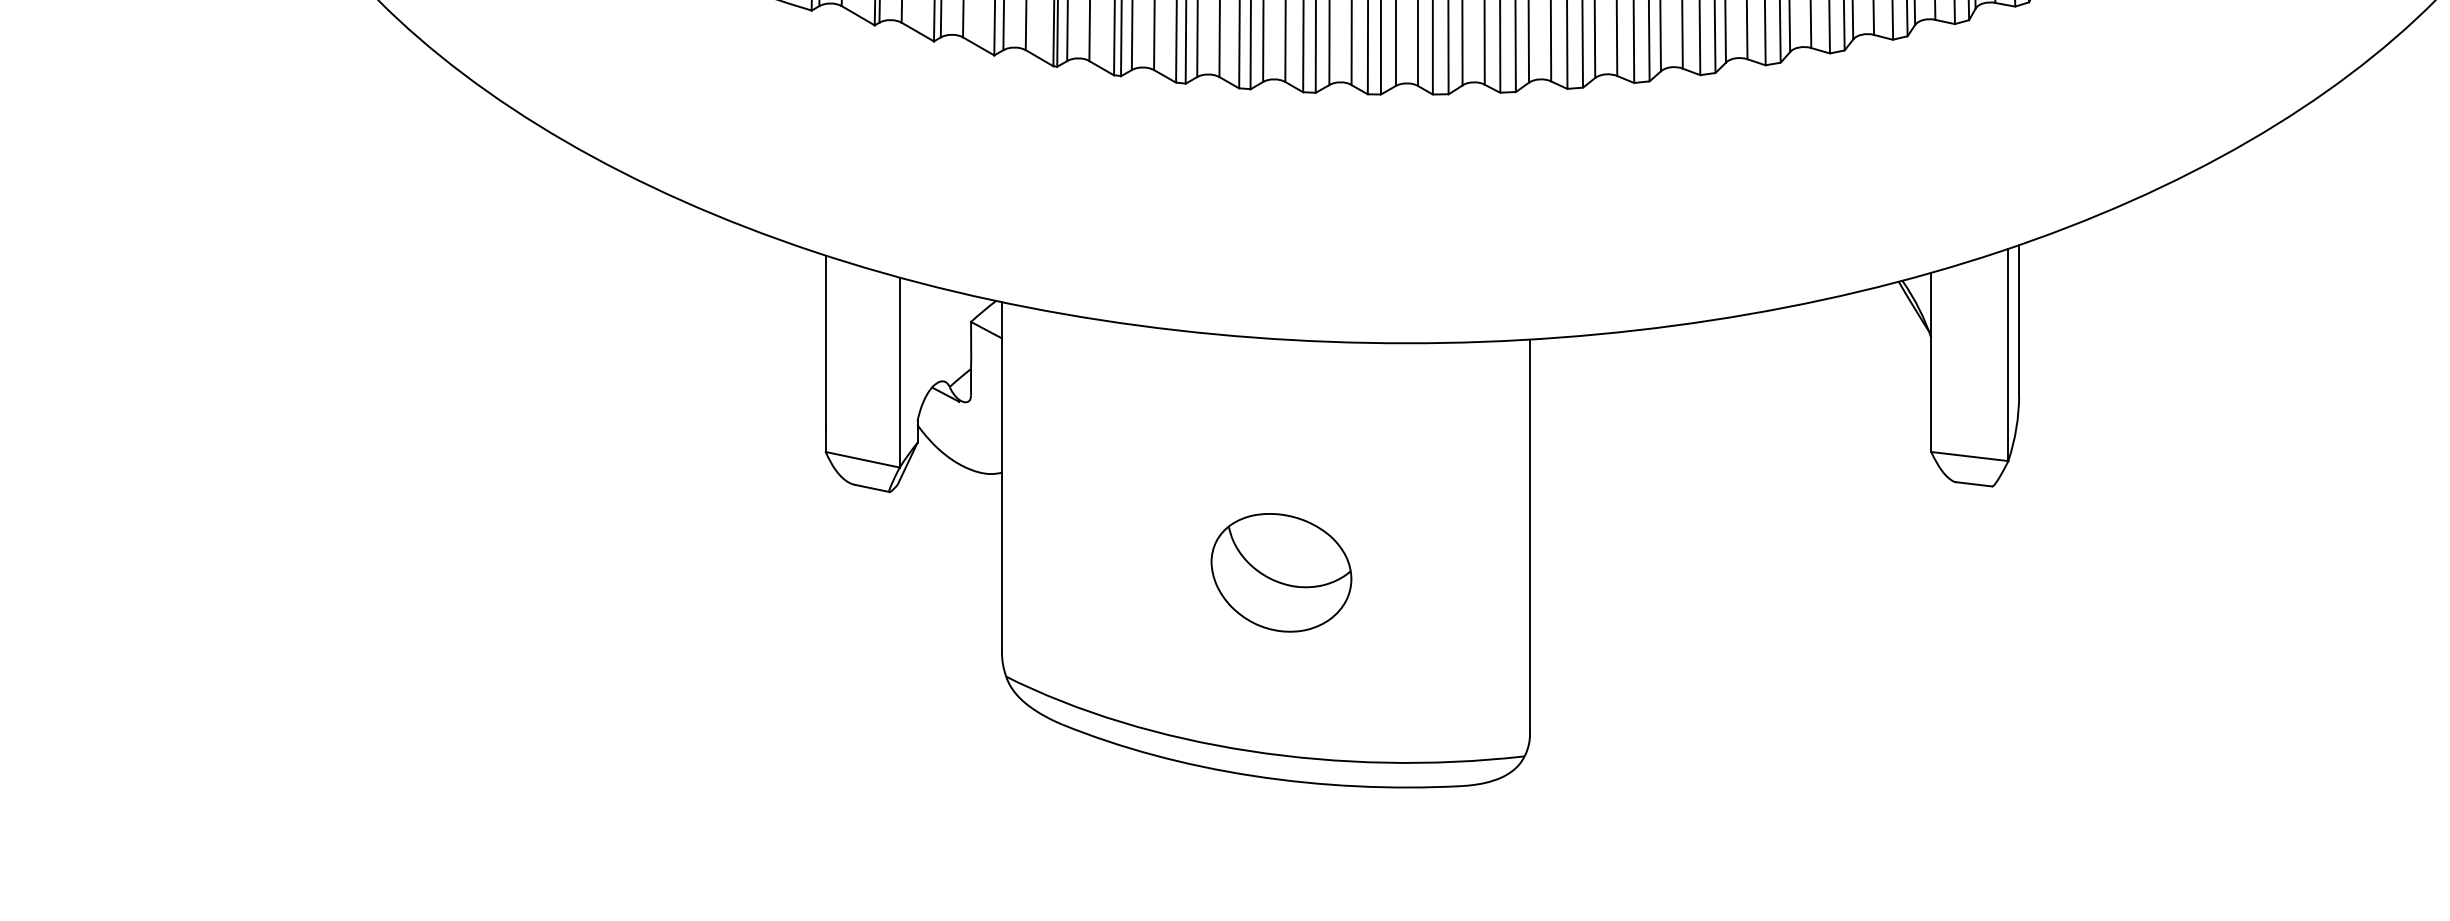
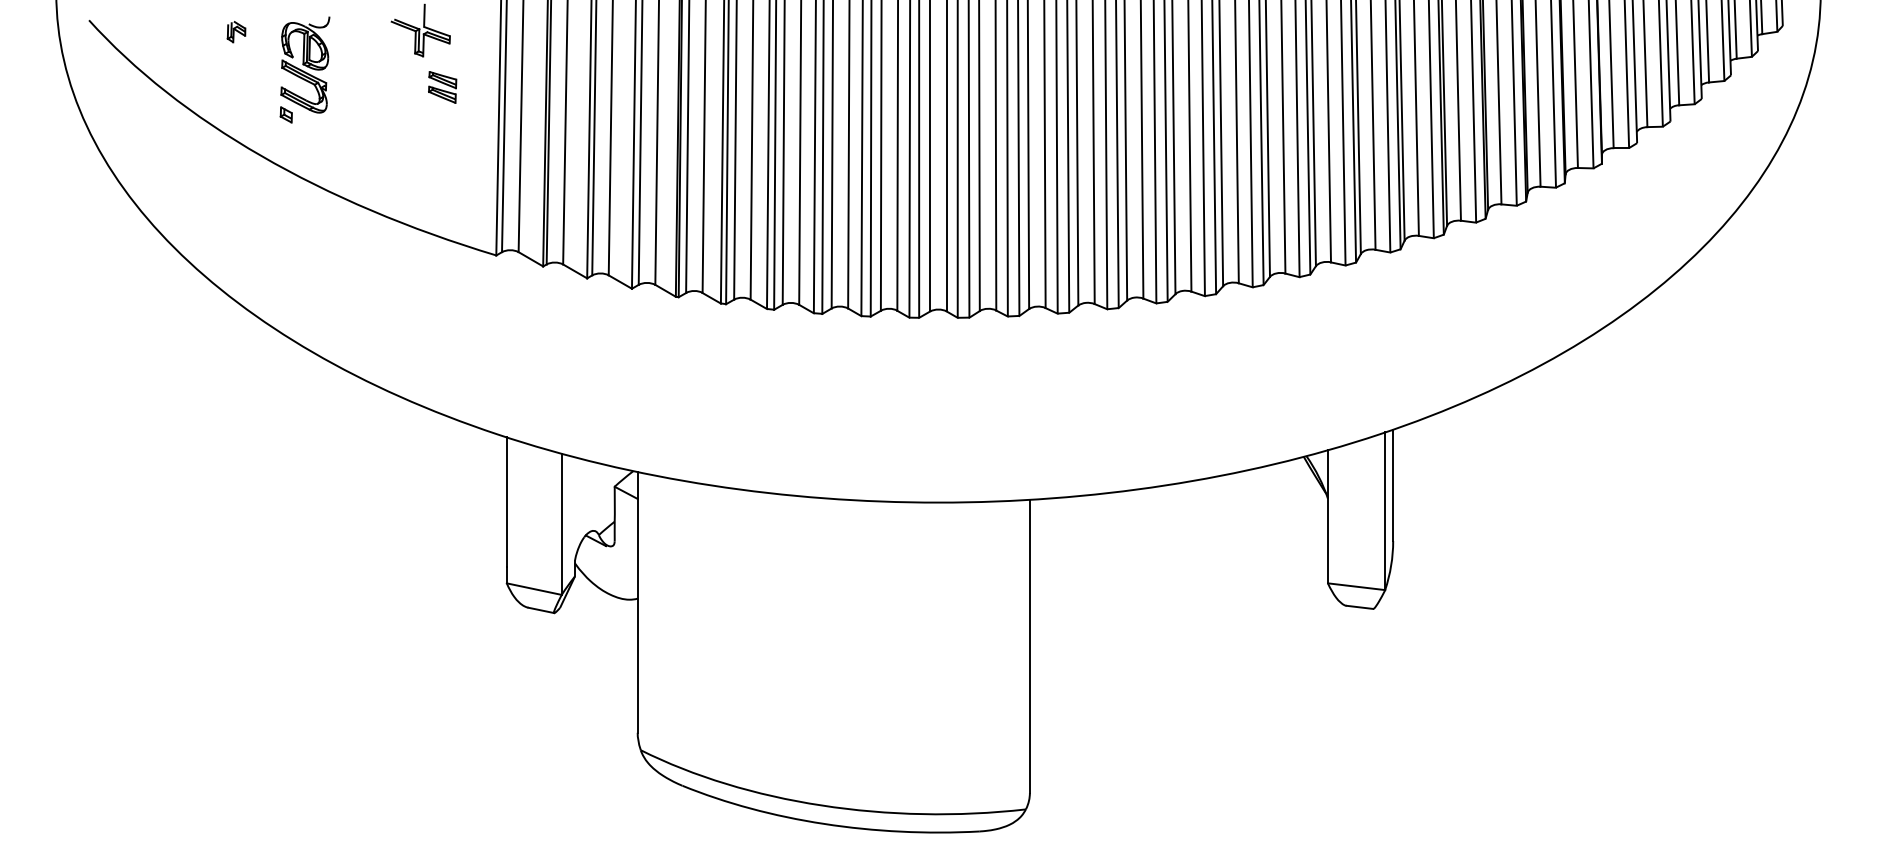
part: (1281, 572) -> (845, 672), removed

